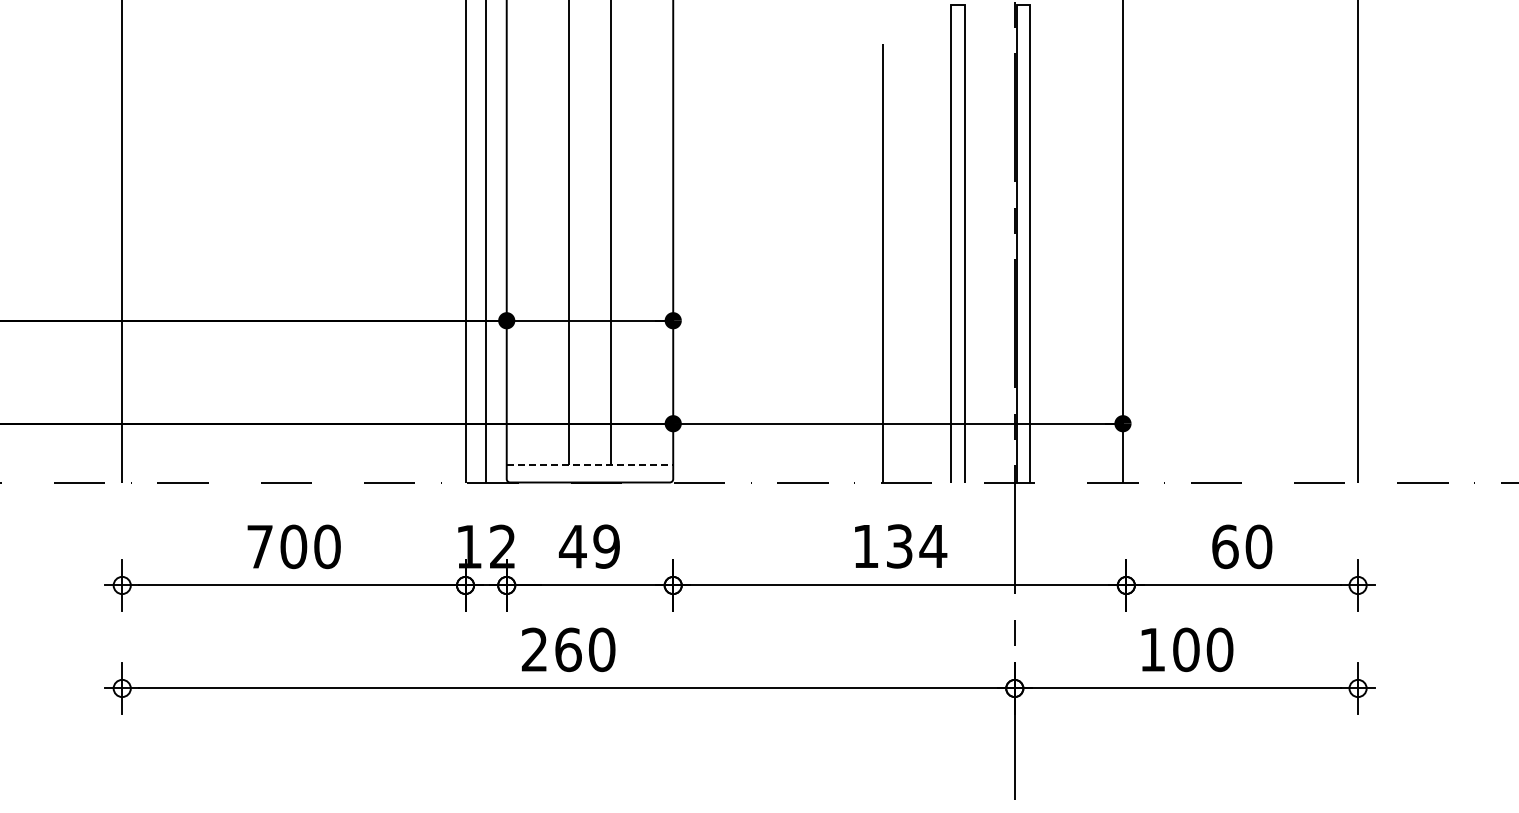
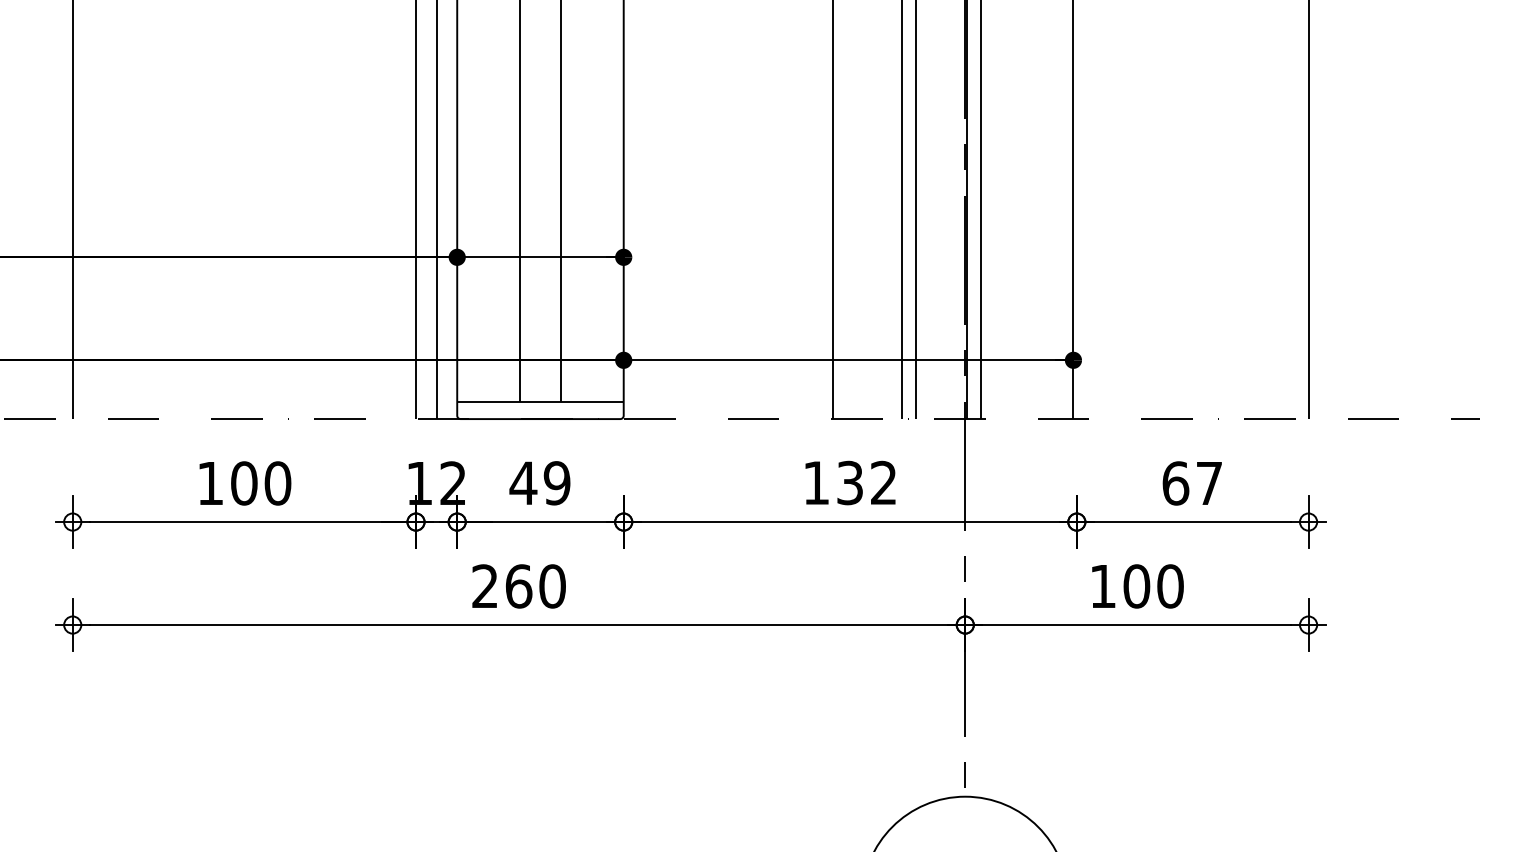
line: (590, 464) -> (540, 401), dashed -> solid
text: (933, 545) -> (883, 482), 134 -> 132
text: (260, 546) -> (210, 483), 700 -> 100
text: (1259, 546) -> (1209, 483), 60 -> 67

